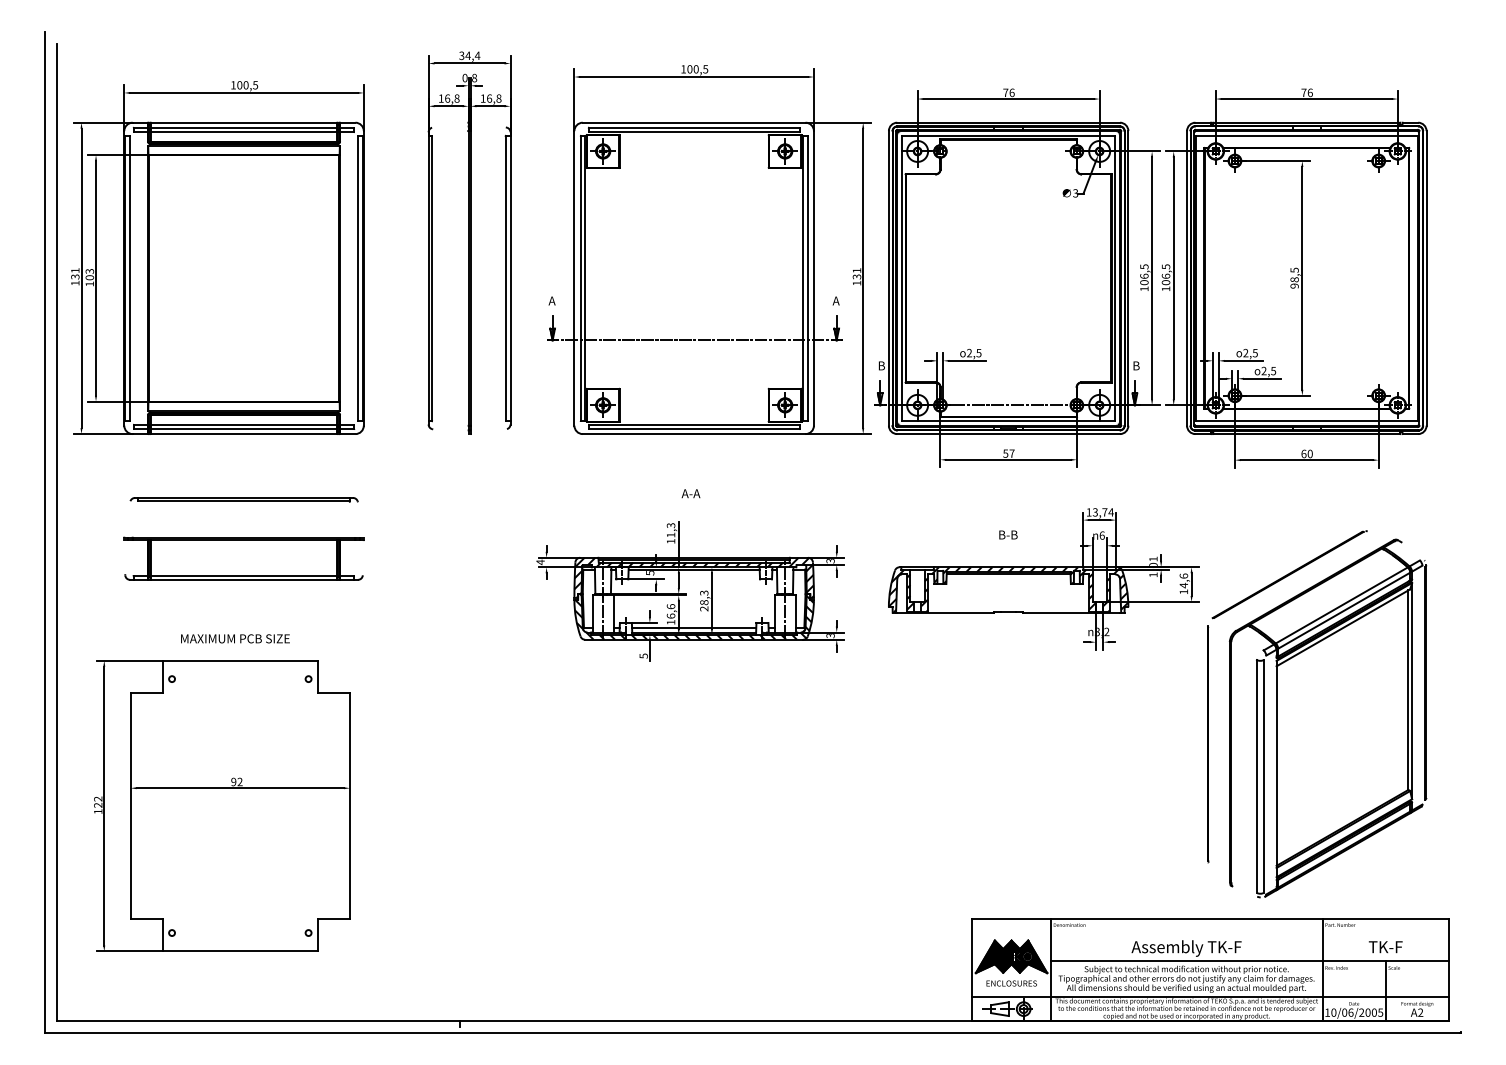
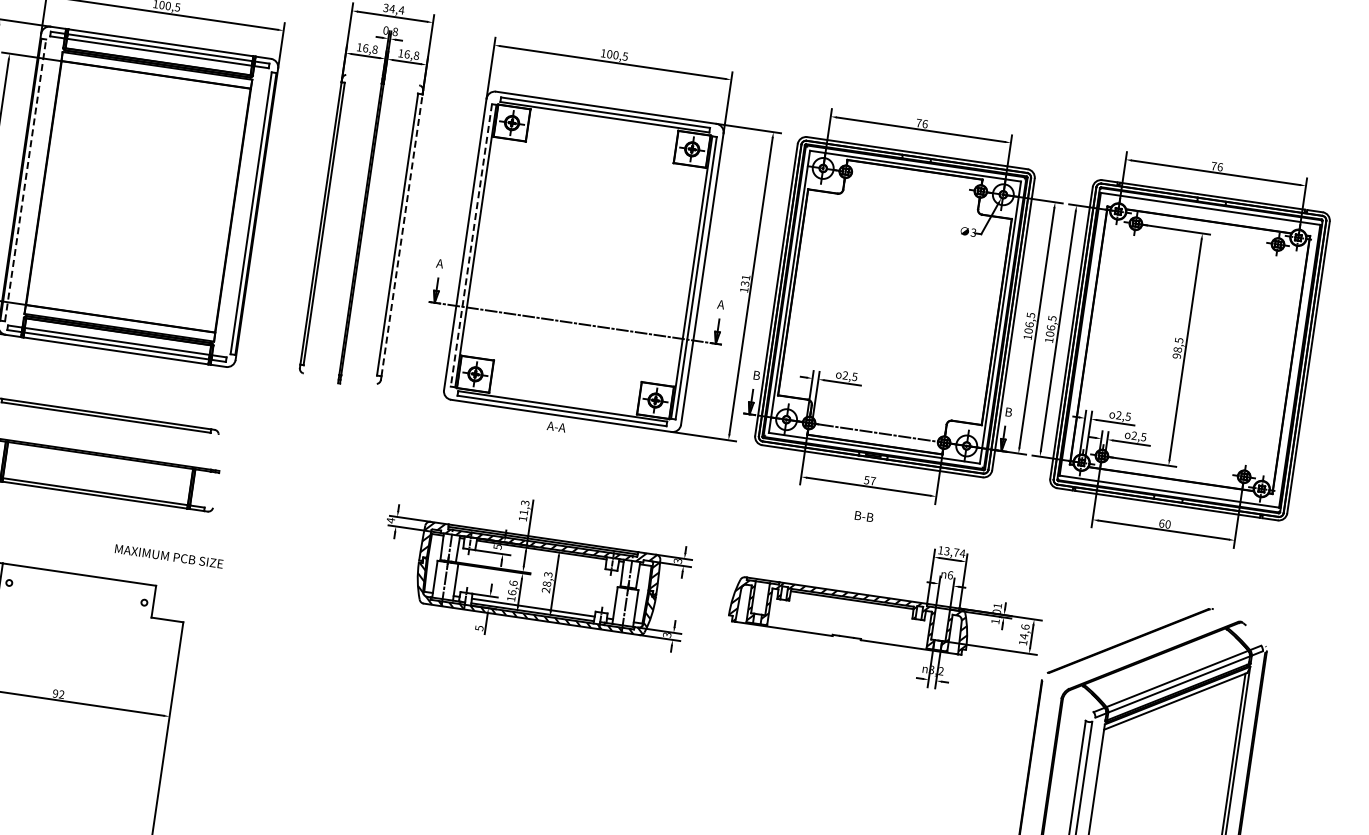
line: (130, 277) -> (26, 179), solid -> dashed
line: (510, 277) -> (402, 234), solid -> dashed
line: (580, 278) -> (471, 245), solid -> dashed
text: (690, 493) -> (556, 426), moved
text: (1008, 534) -> (864, 516), moved
text: (235, 638) -> (169, 556), moved

